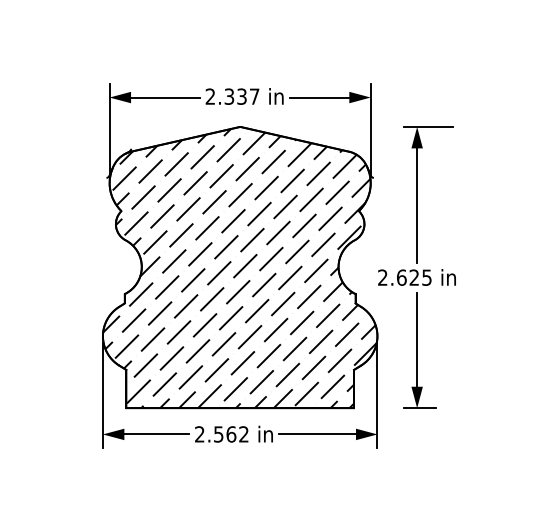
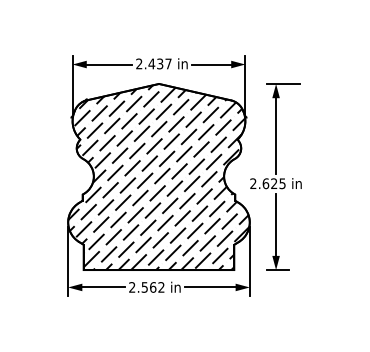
text: (228, 95) -> (151, 63), 2.337 -> 2.437

